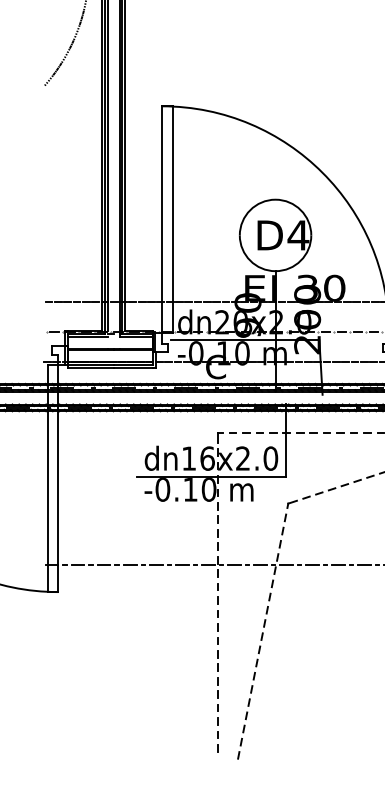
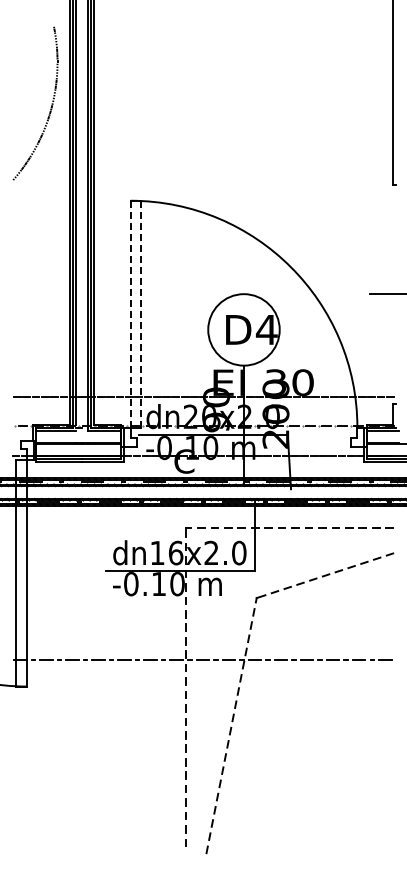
line: (173, 219) -> (141, 313), solid -> dashed
line: (162, 220) -> (130, 314), solid -> dashed

